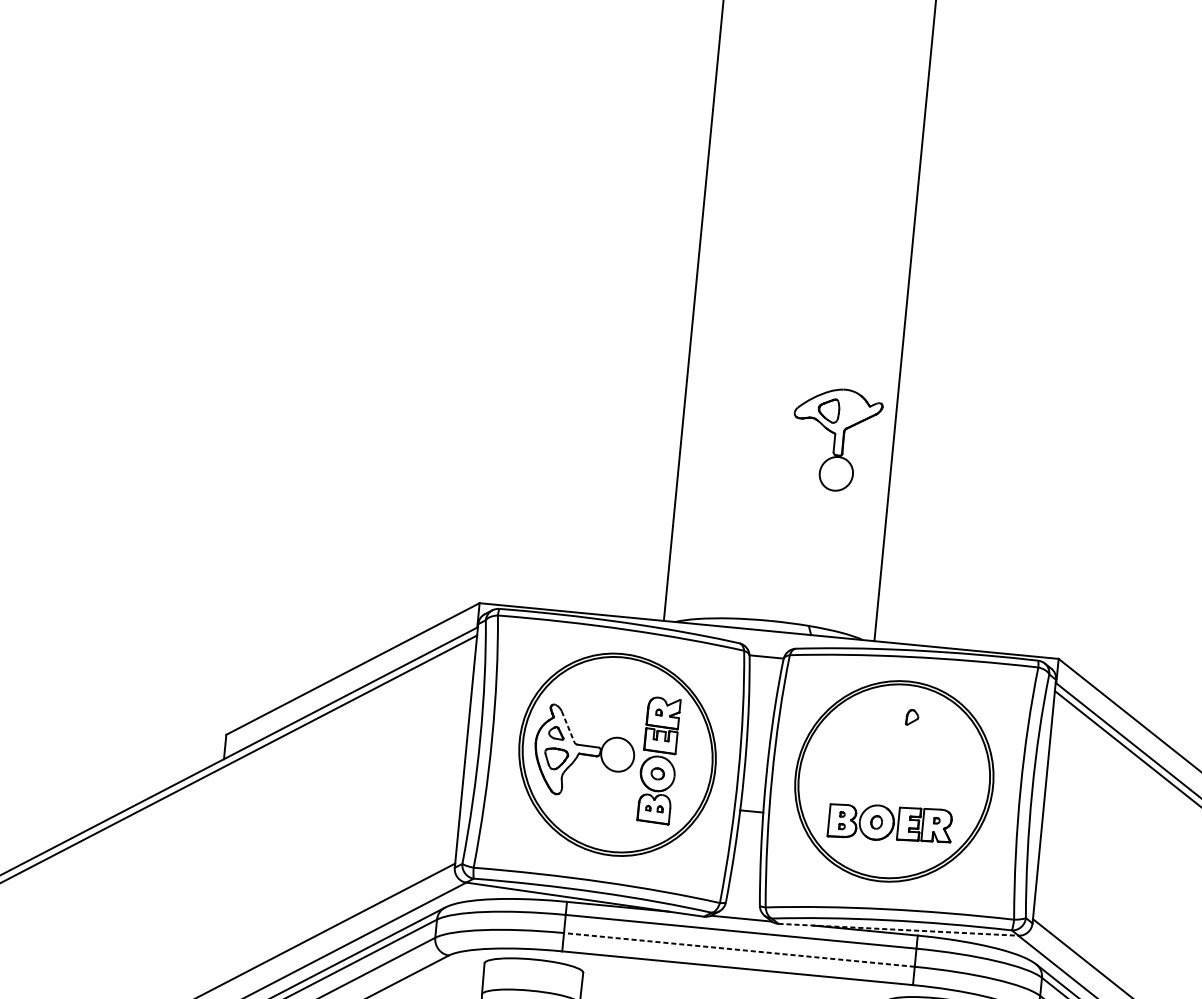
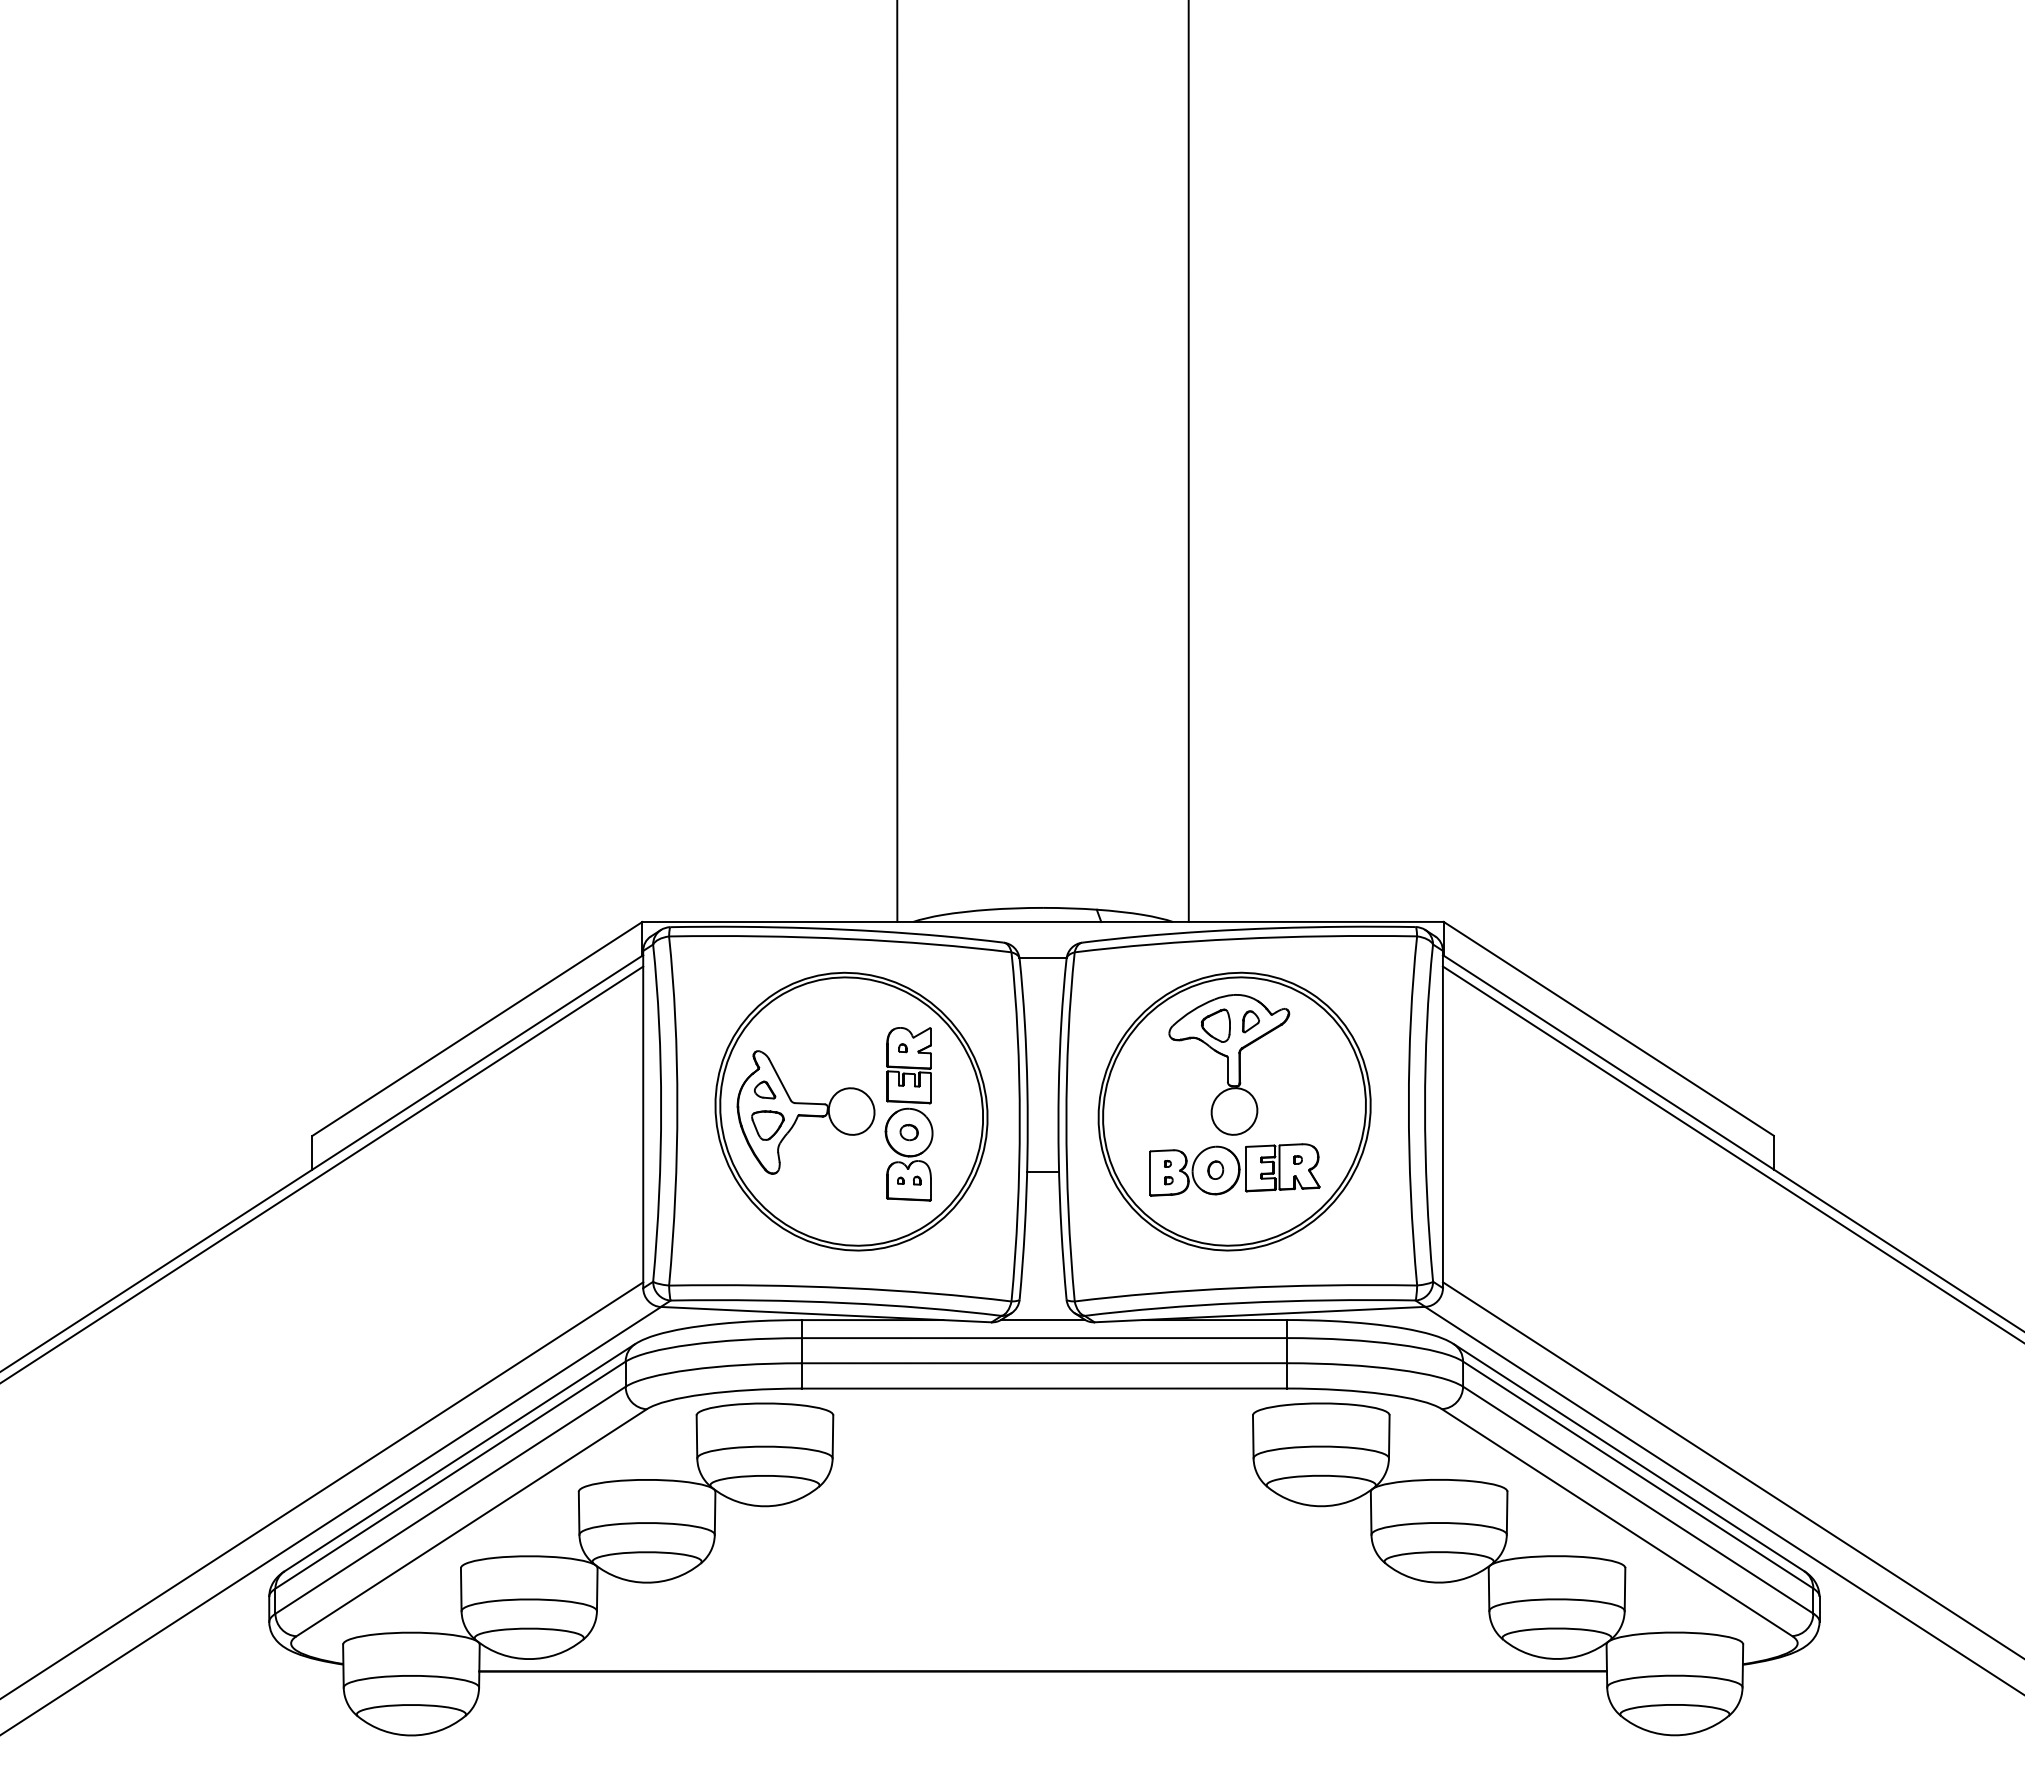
part: (836, 439) -> (1229, 1064), moved
line: (567, 726) -> (779, 1079), dashed -> solid
line: (898, 929) -> (1259, 1314), dashed -> solid
line: (739, 950) -> (1044, 1363), dashed -> solid

